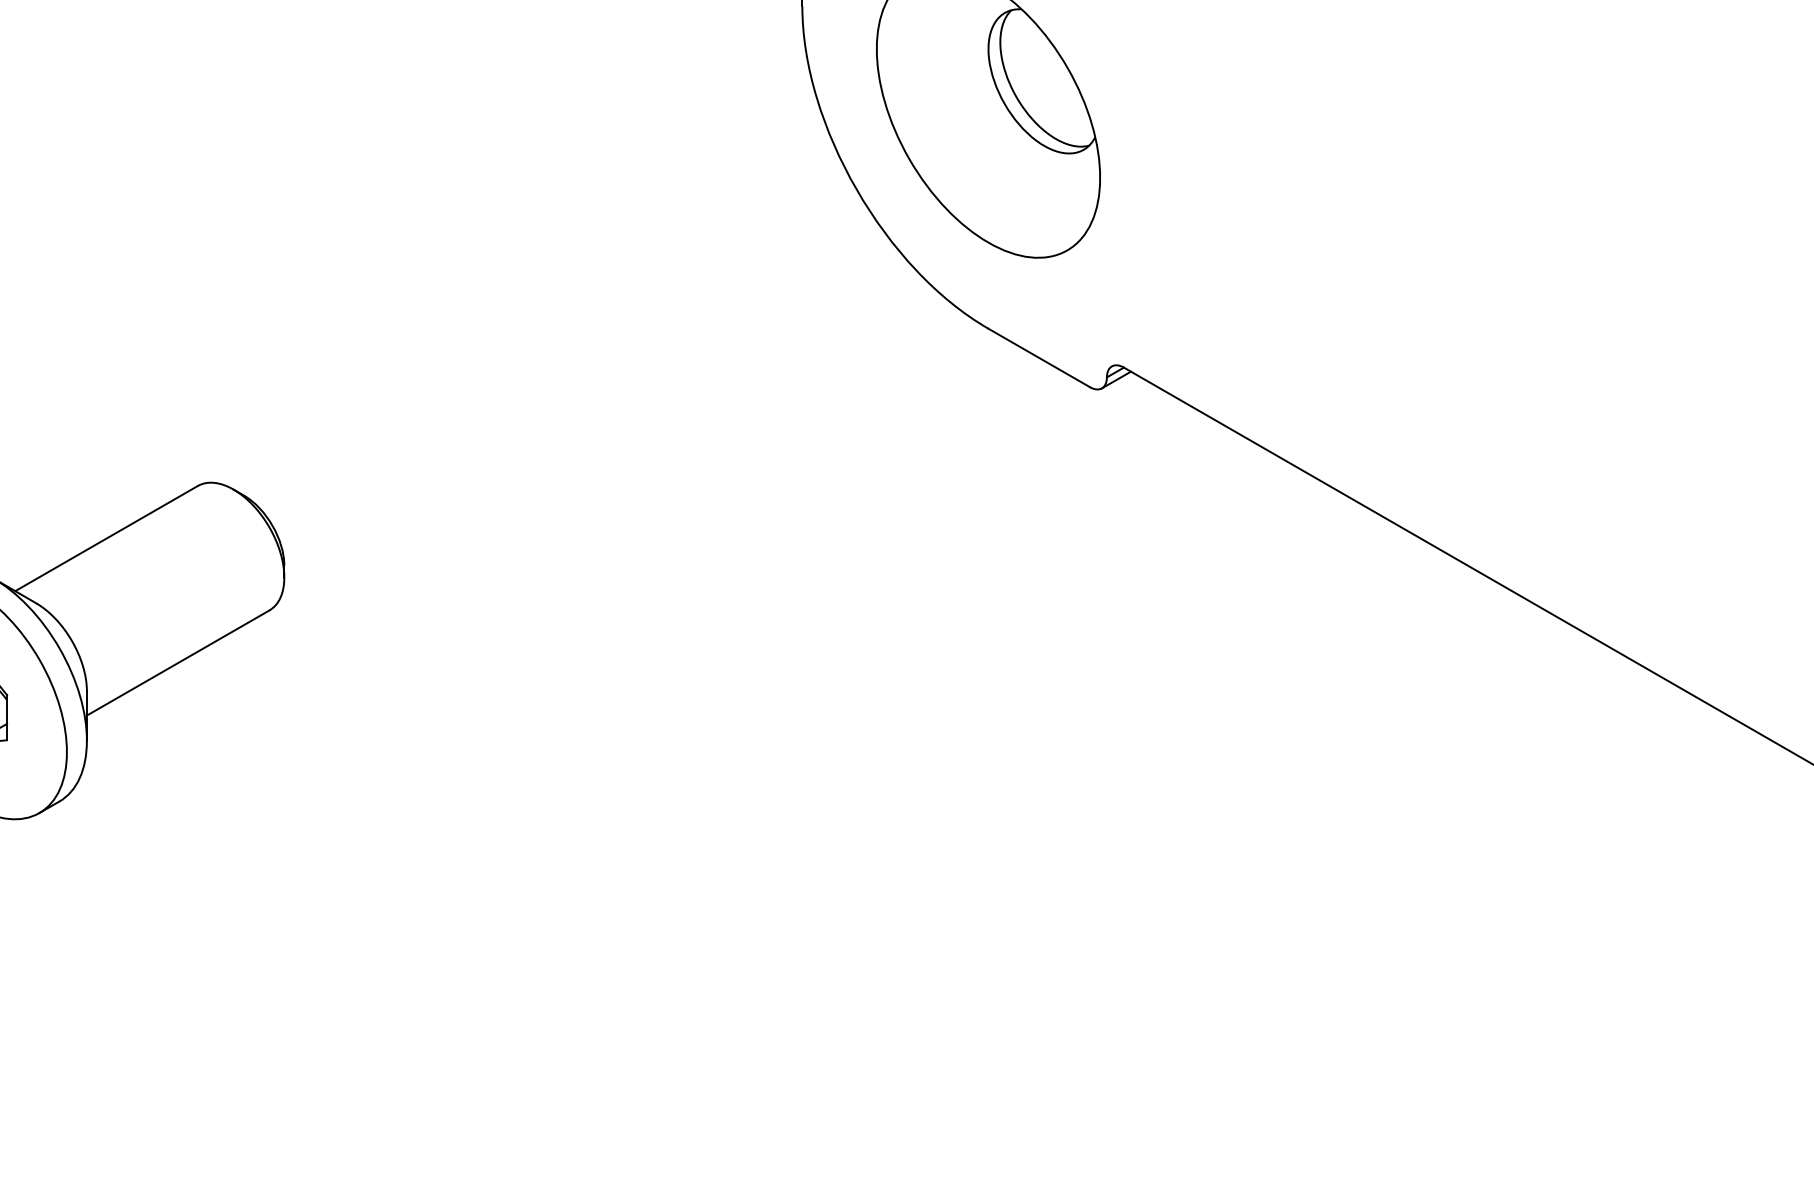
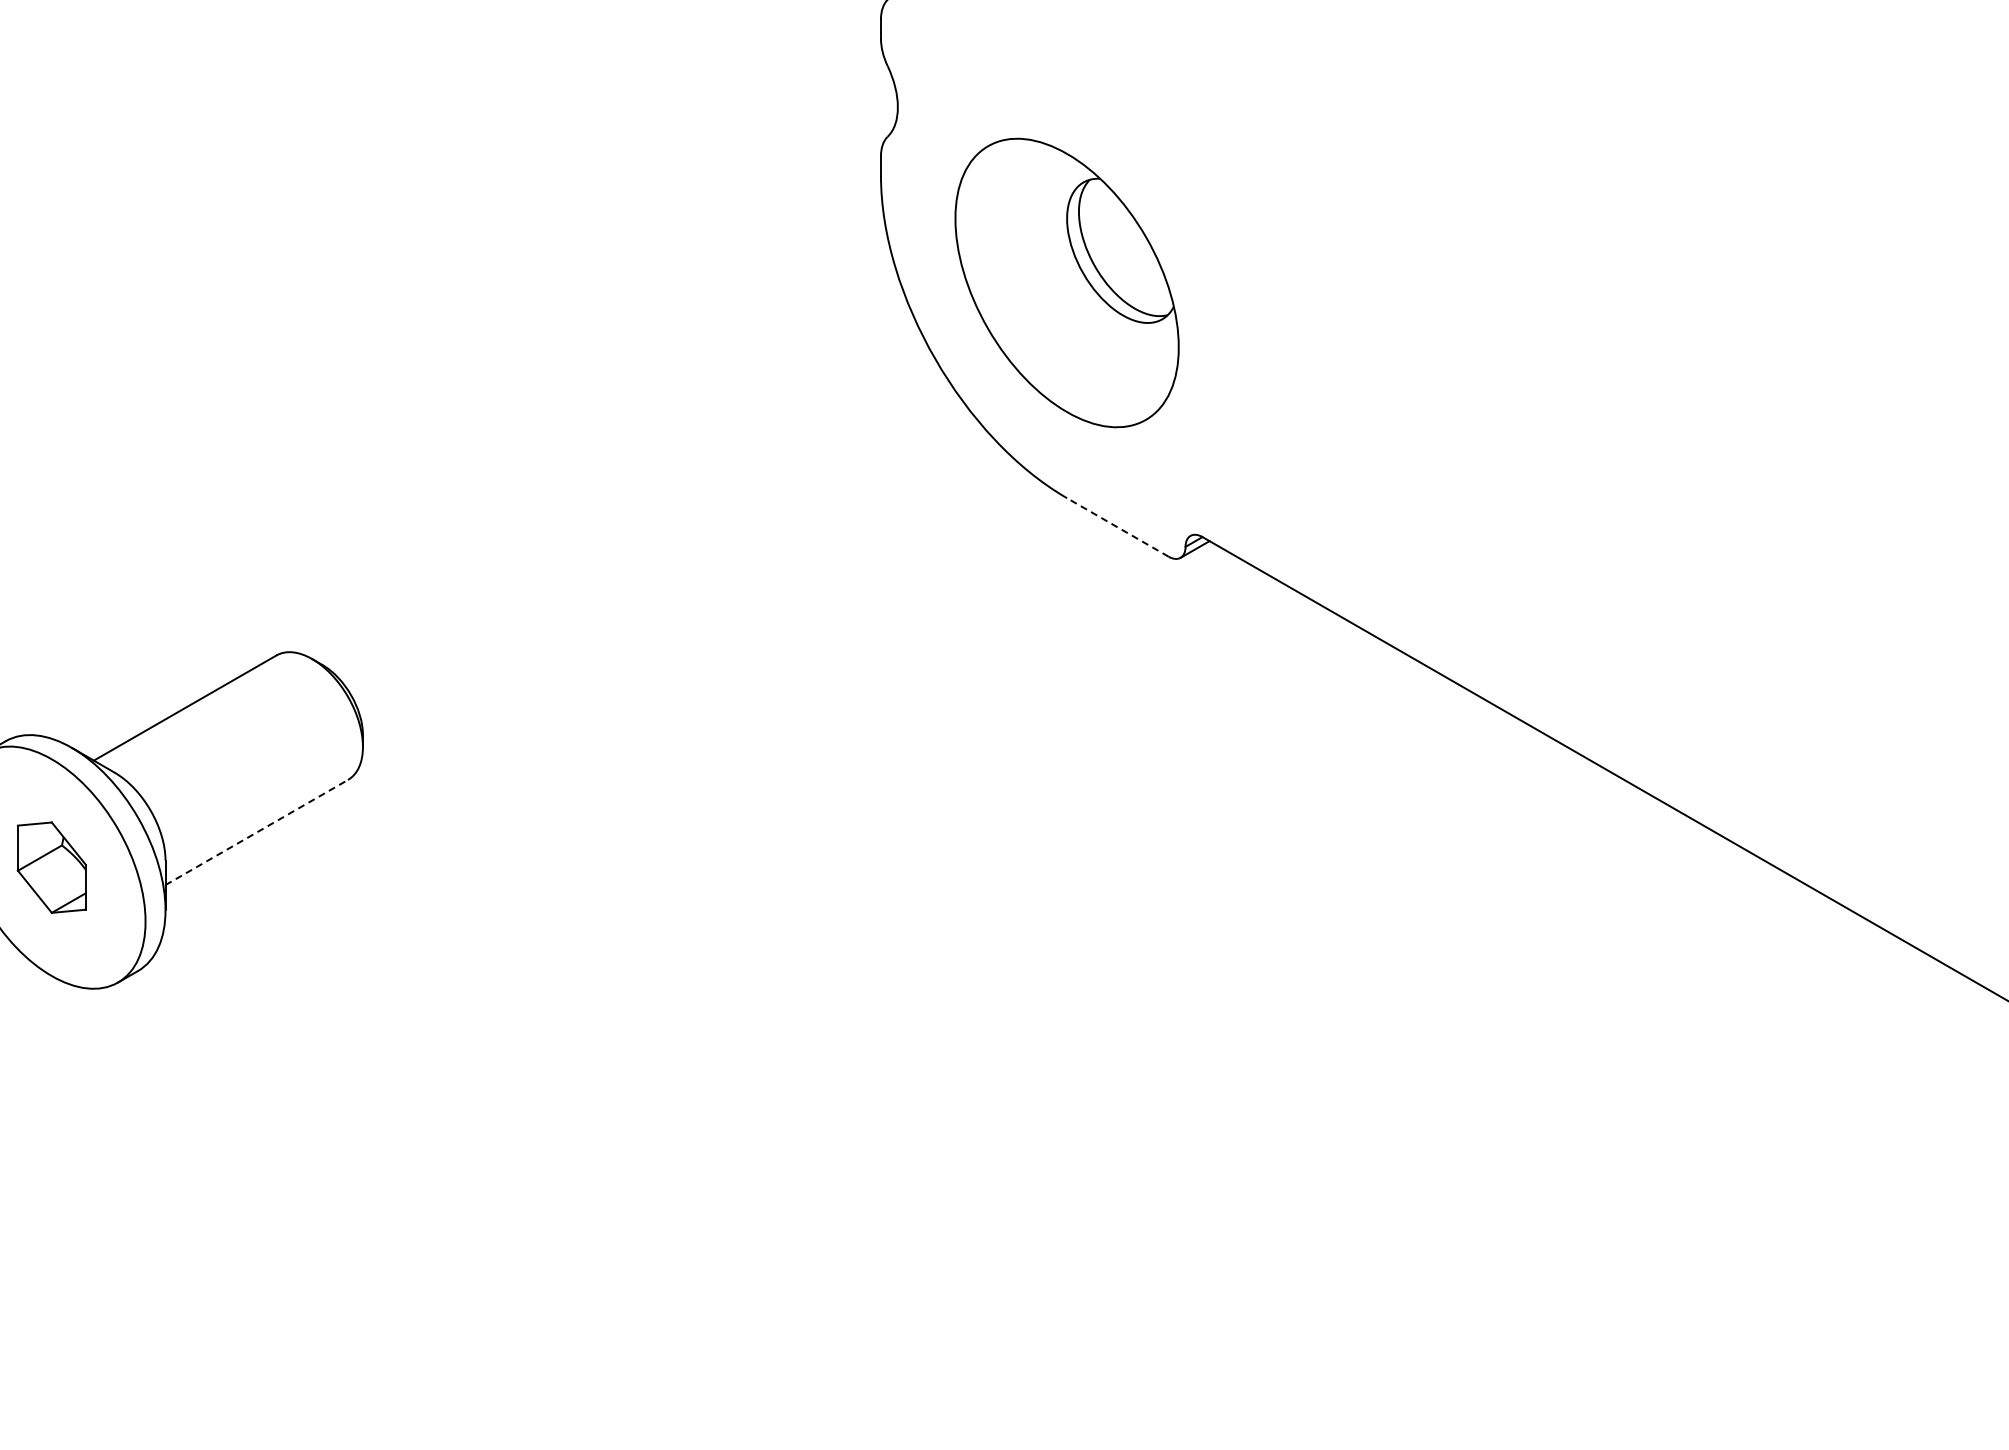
line: (1038, 358) -> (1117, 527), solid -> dashed
line: (178, 663) -> (257, 832), solid -> dashed

